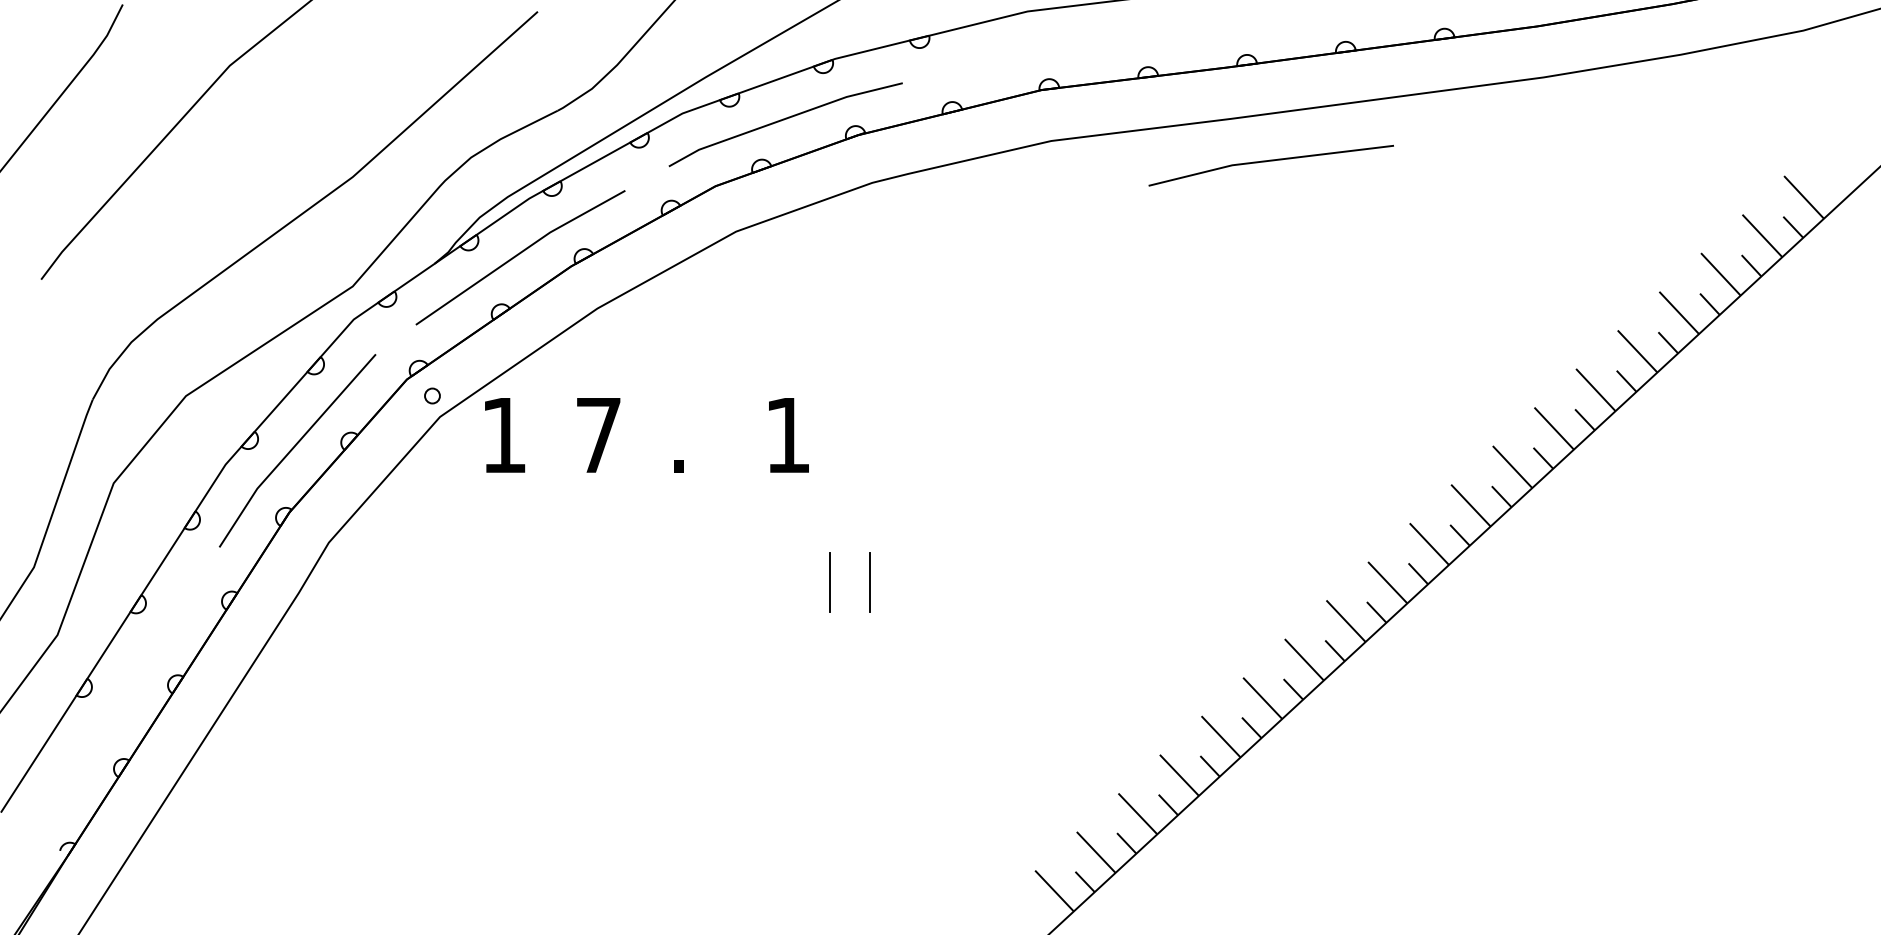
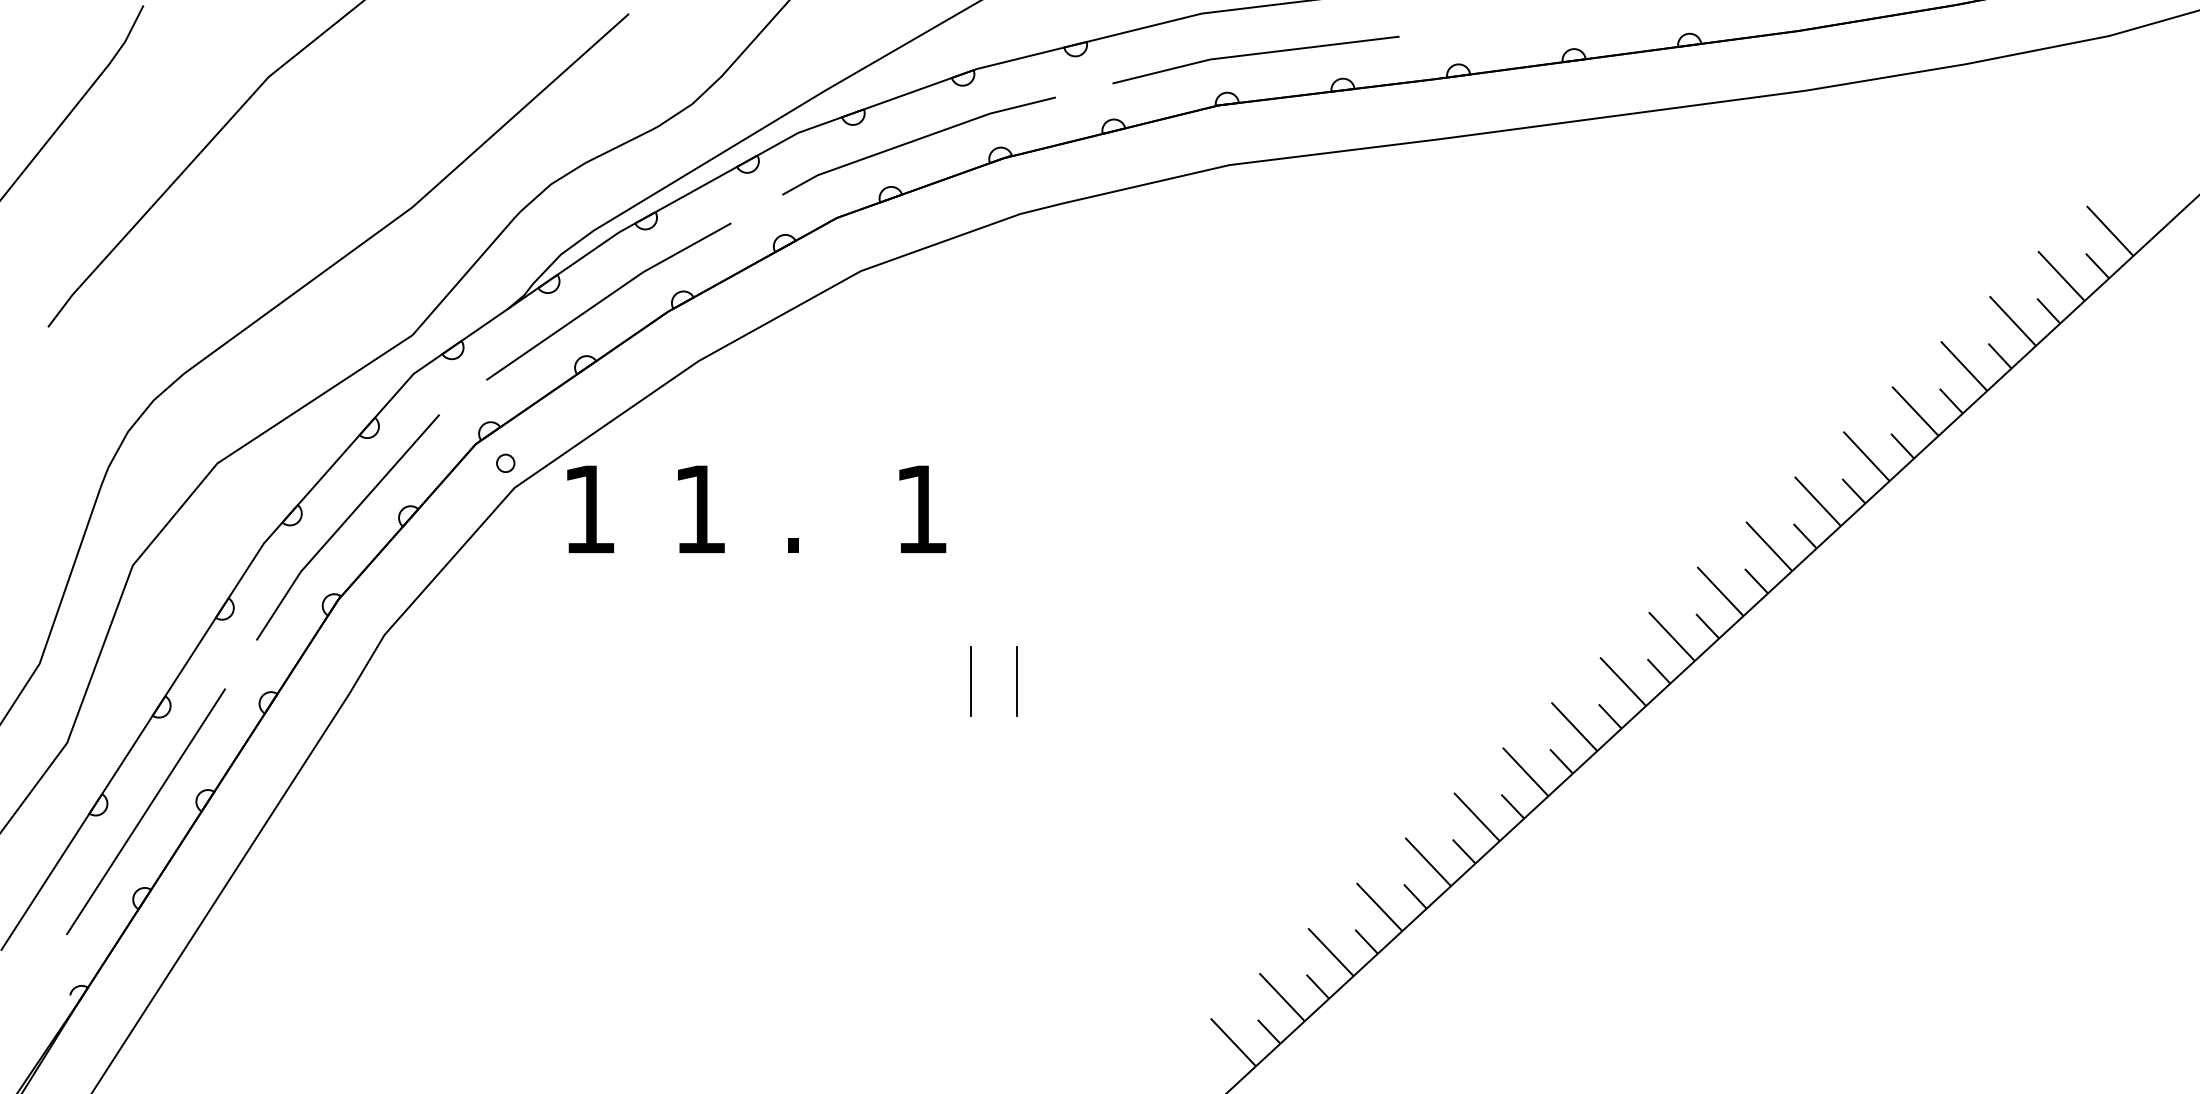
line: (1270, 161) -> (1254, 55), moved
text: (598, 435) -> (700, 509), 7 -> 1
line: (125, 693) -> (146, 811), added

